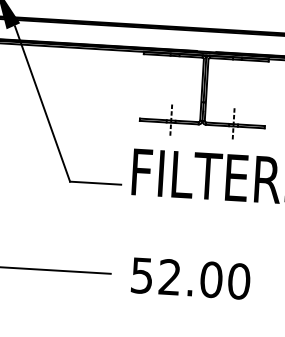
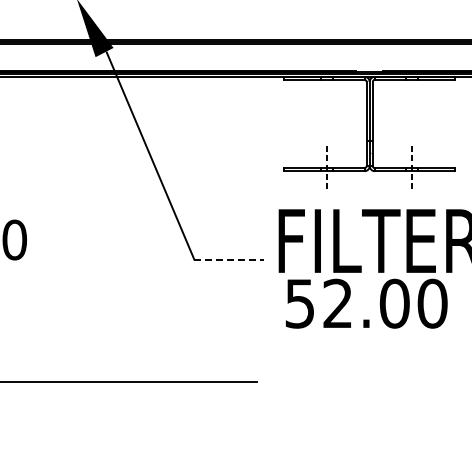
line: (95, 183) -> (229, 259), solid -> dashed
text: (190, 278) -> (366, 303), moved

